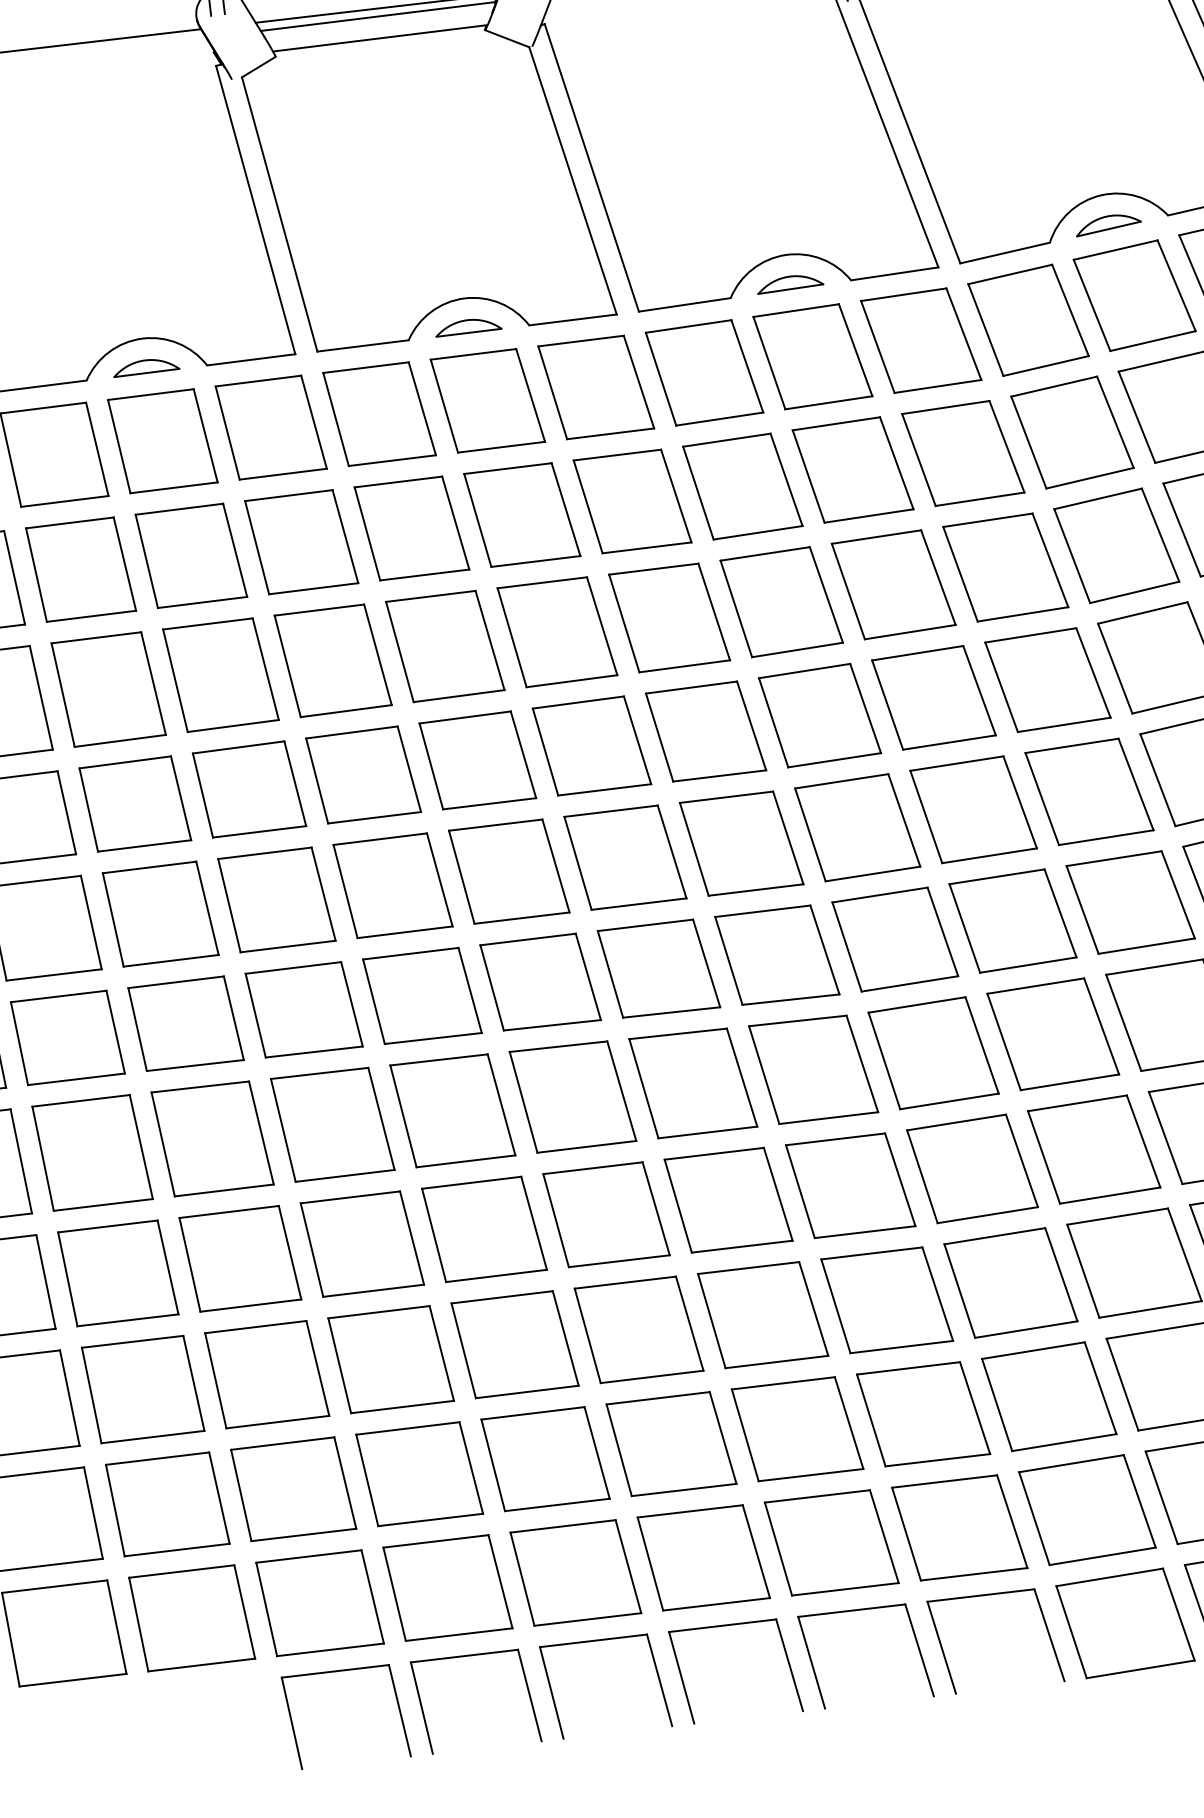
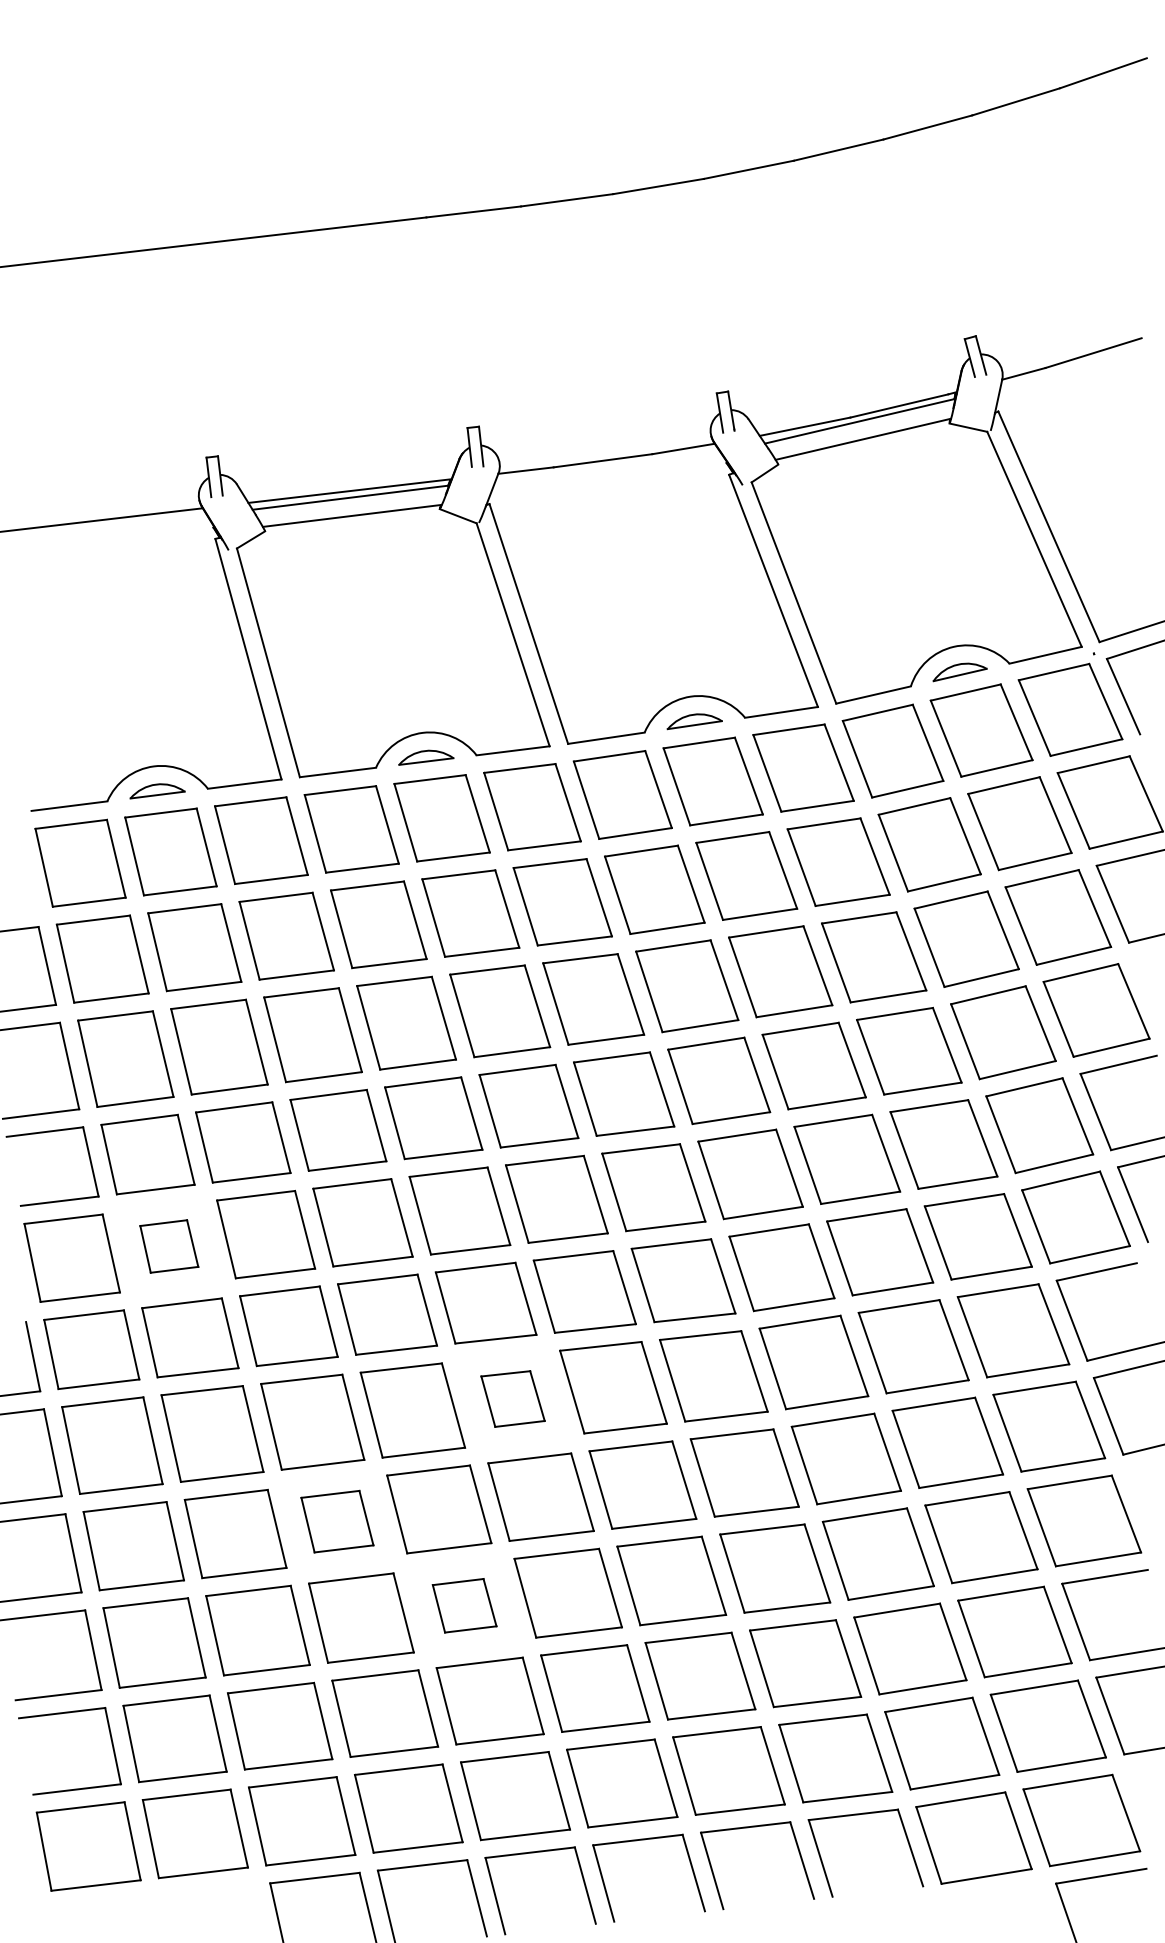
part: (161, 914) -> (169, 1246), size x0.6
part: (572, 1096) -> (512, 1398), size x0.6
part: (362, 1243) -> (337, 1521), size x0.7
part: (514, 1344) -> (464, 1605), size x0.6

